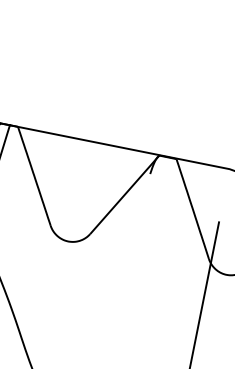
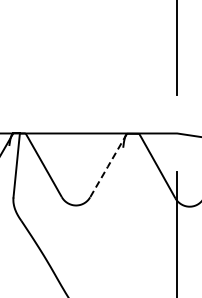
line: (124, 194) -> (108, 165), solid -> dashed

